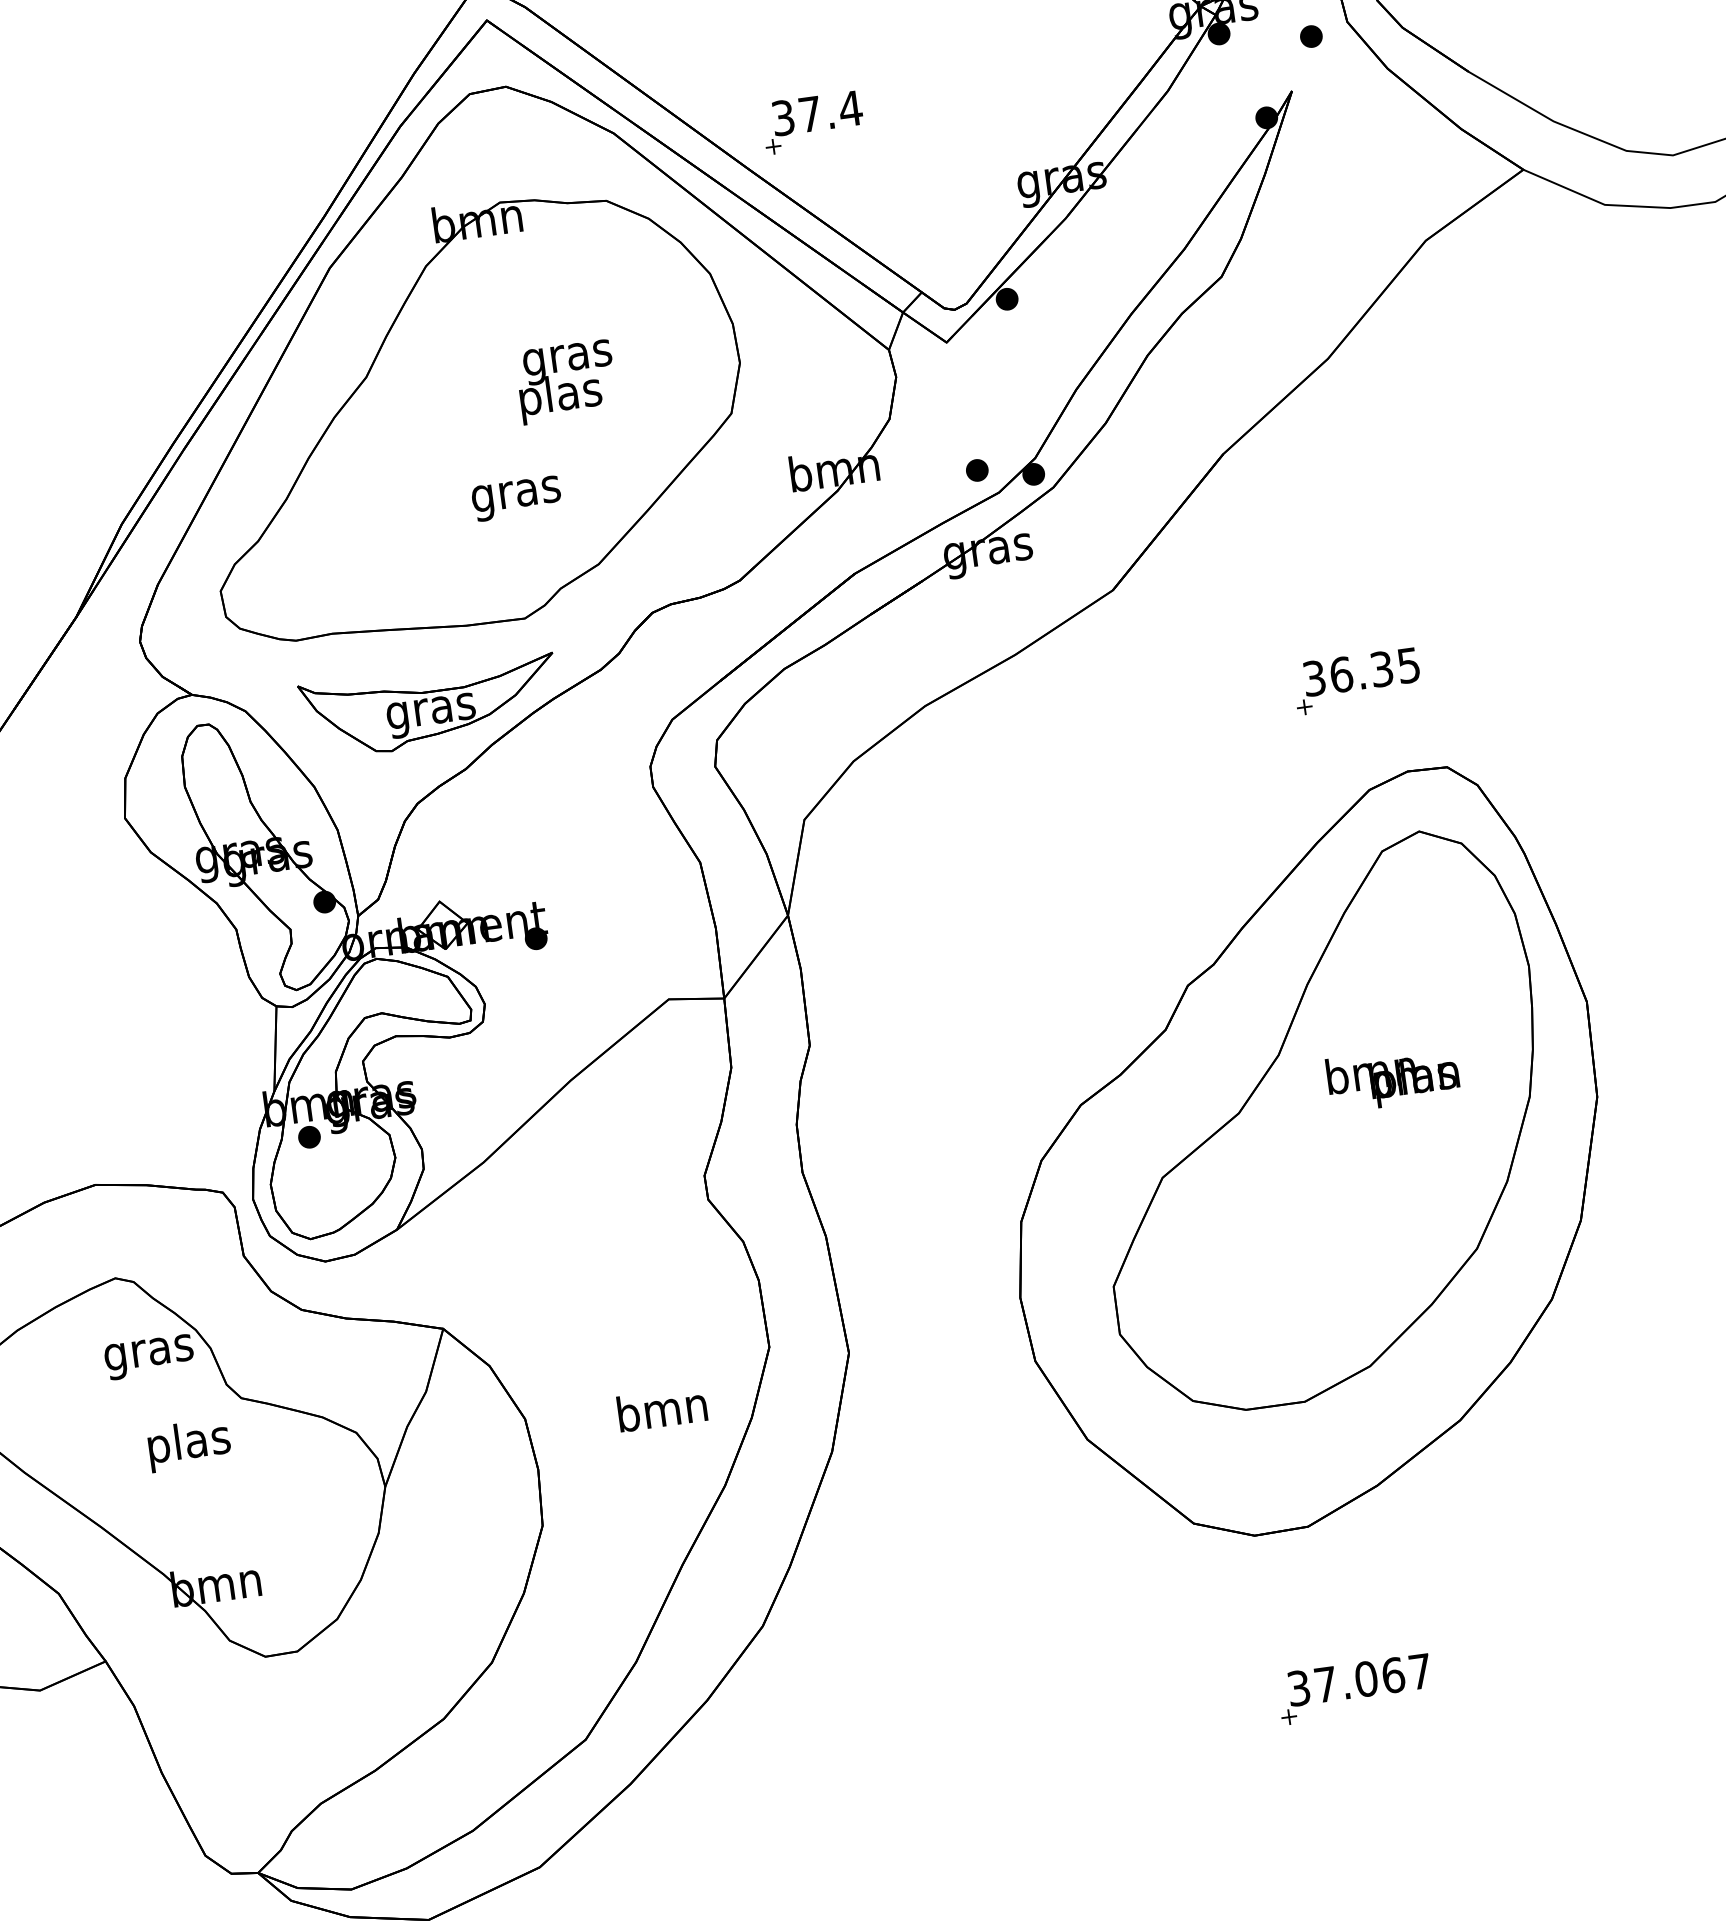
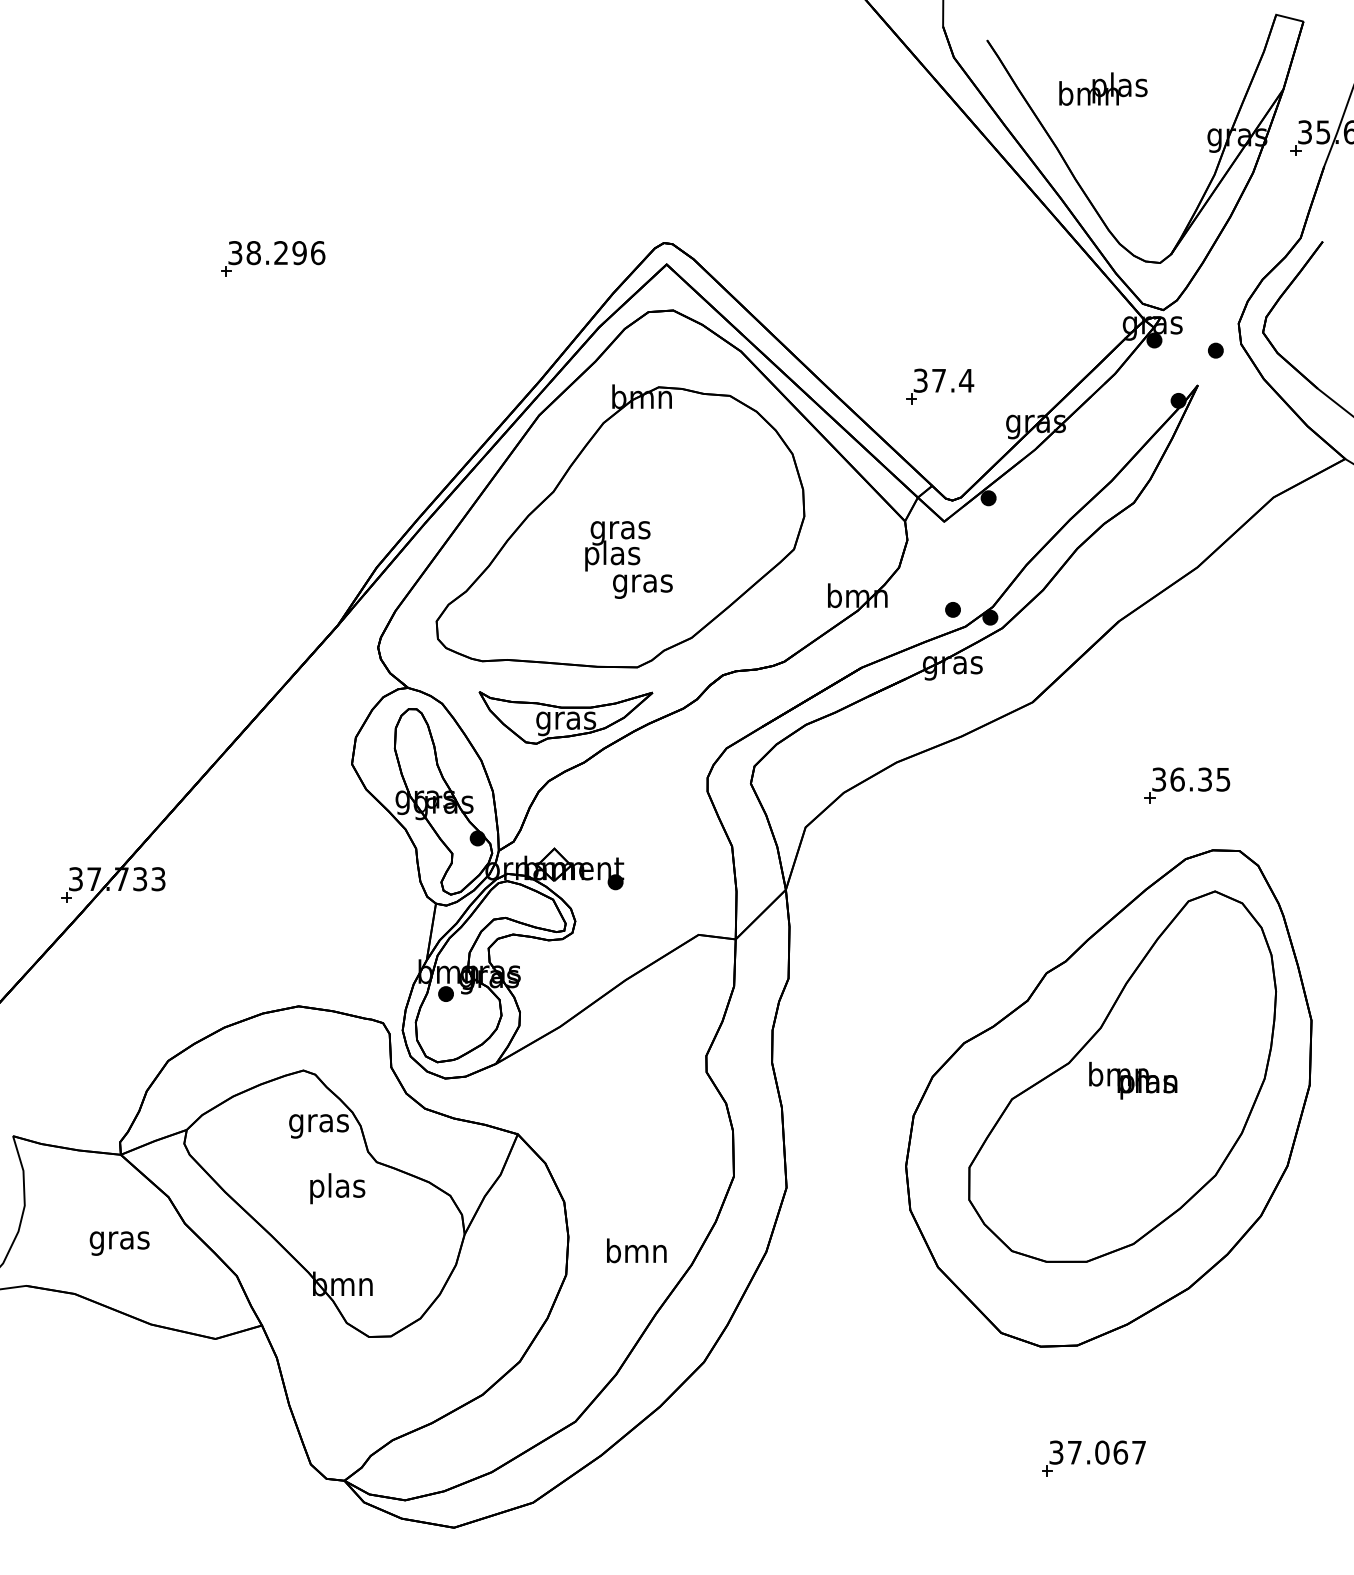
part: (813, 122) -> (940, 386), moved
text: (566, 382) -> (617, 546), moved
text: (1393, 1077) -> (1133, 1080), moved
text: (661, 1408) -> (636, 1250), moved

